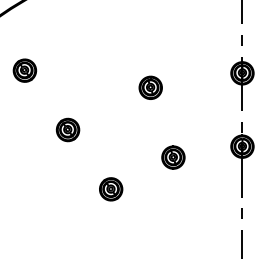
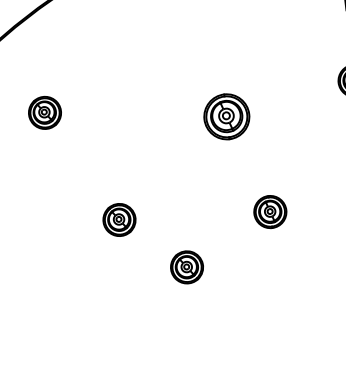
part: (150, 87) -> (226, 116), size x1.4
part: (67, 129) -> (118, 219), moved

